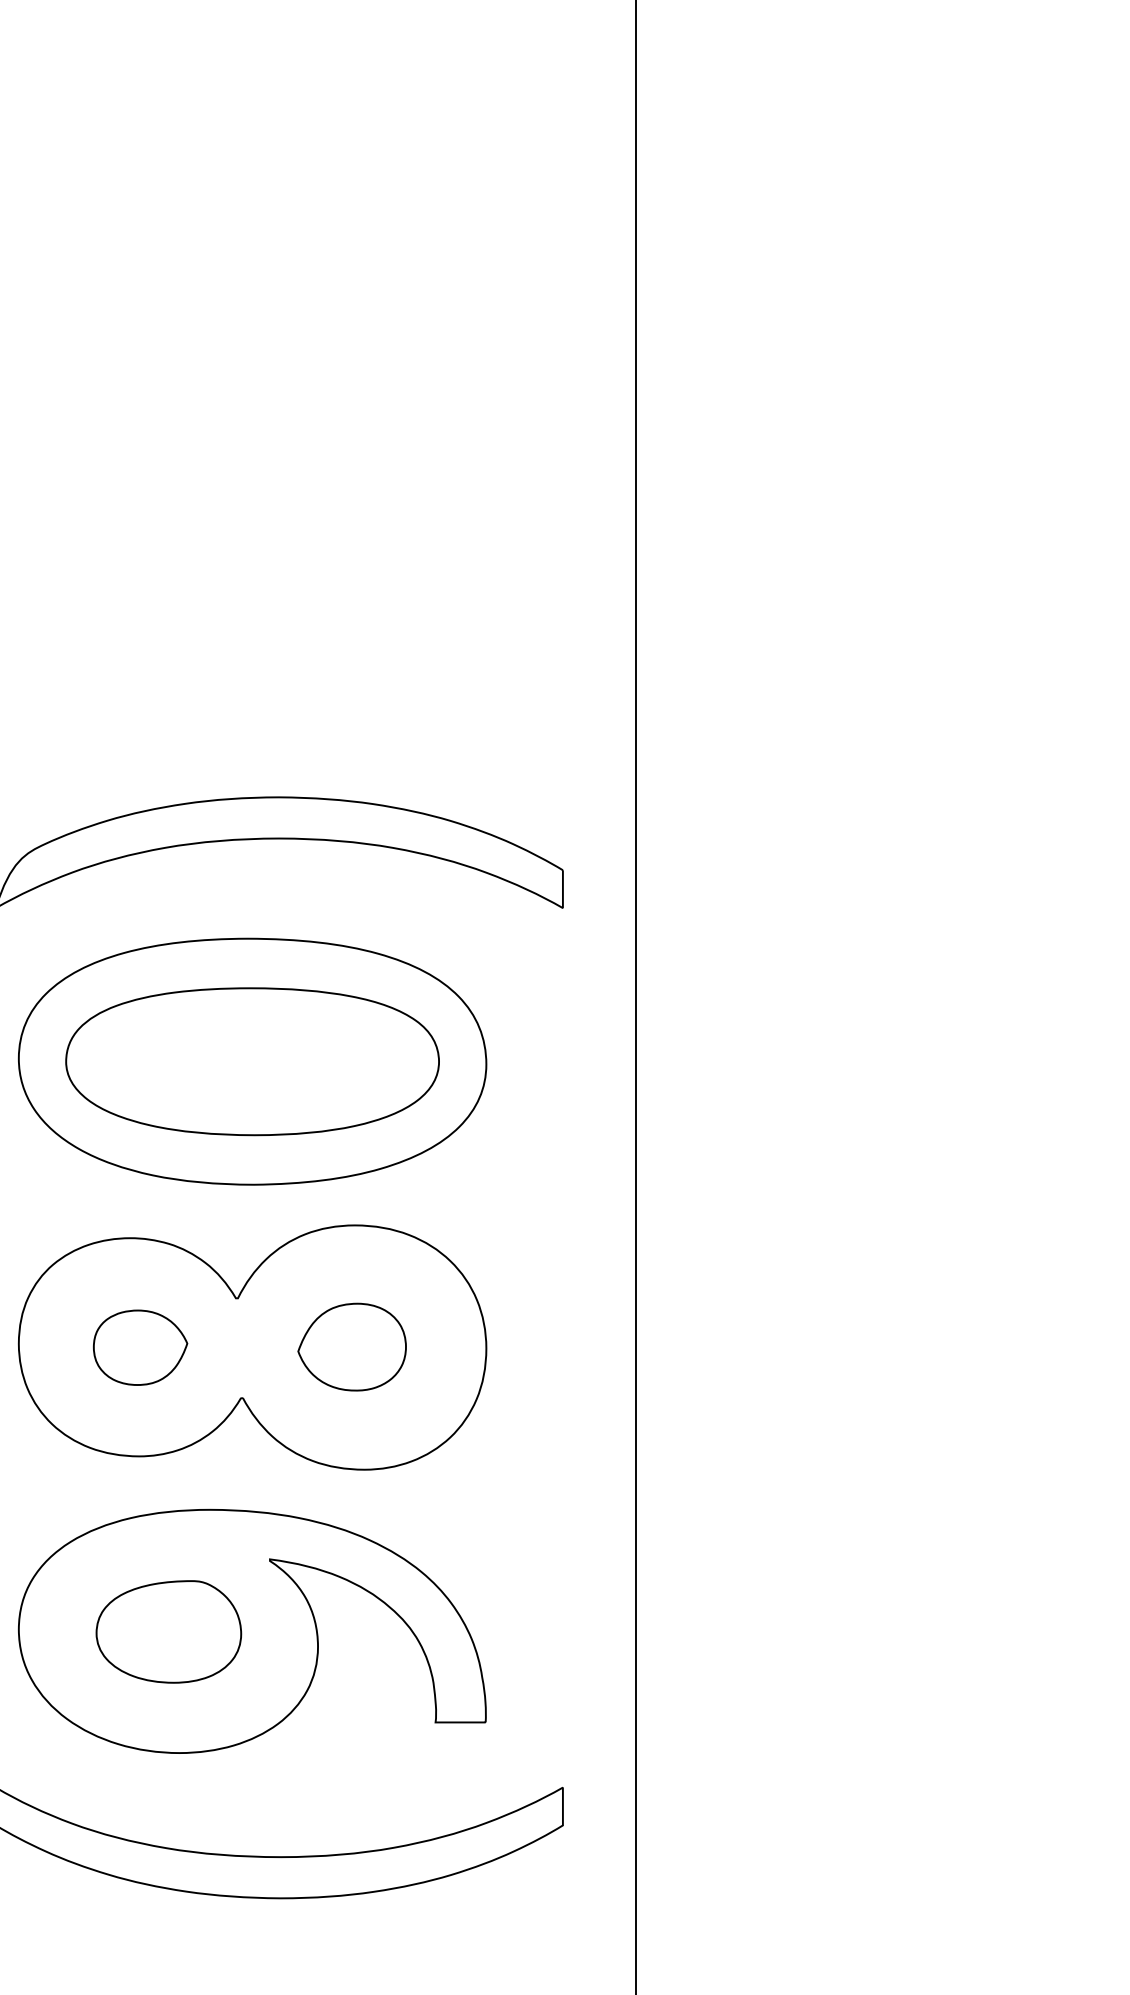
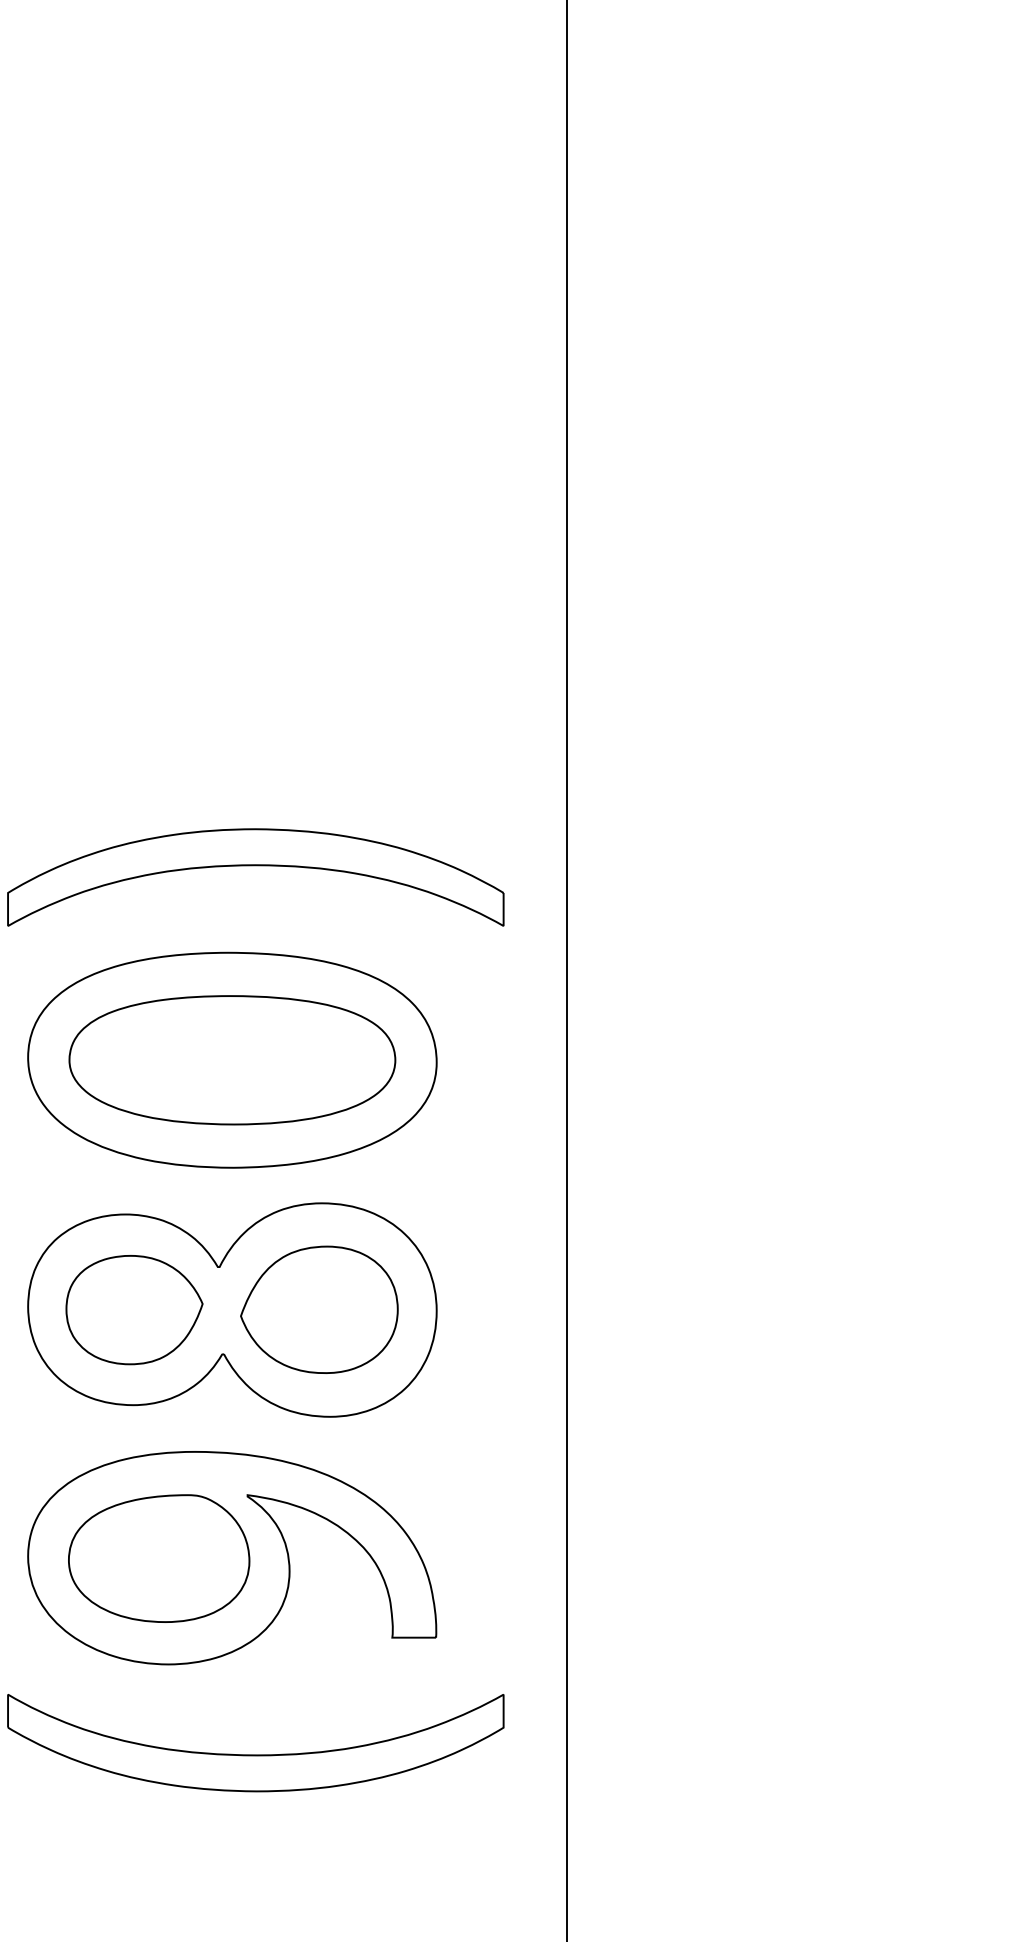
part: (352, 1346) -> (319, 1309), size x1.67
part: (140, 1348) -> (134, 1310), size x1.67
part: (169, 1631) -> (159, 1558), size x1.43

